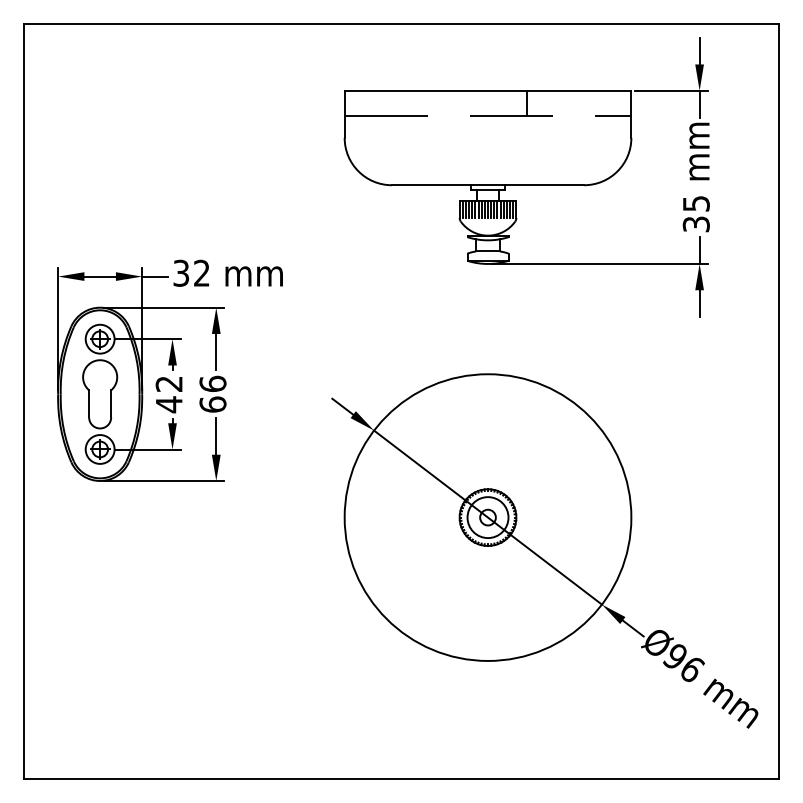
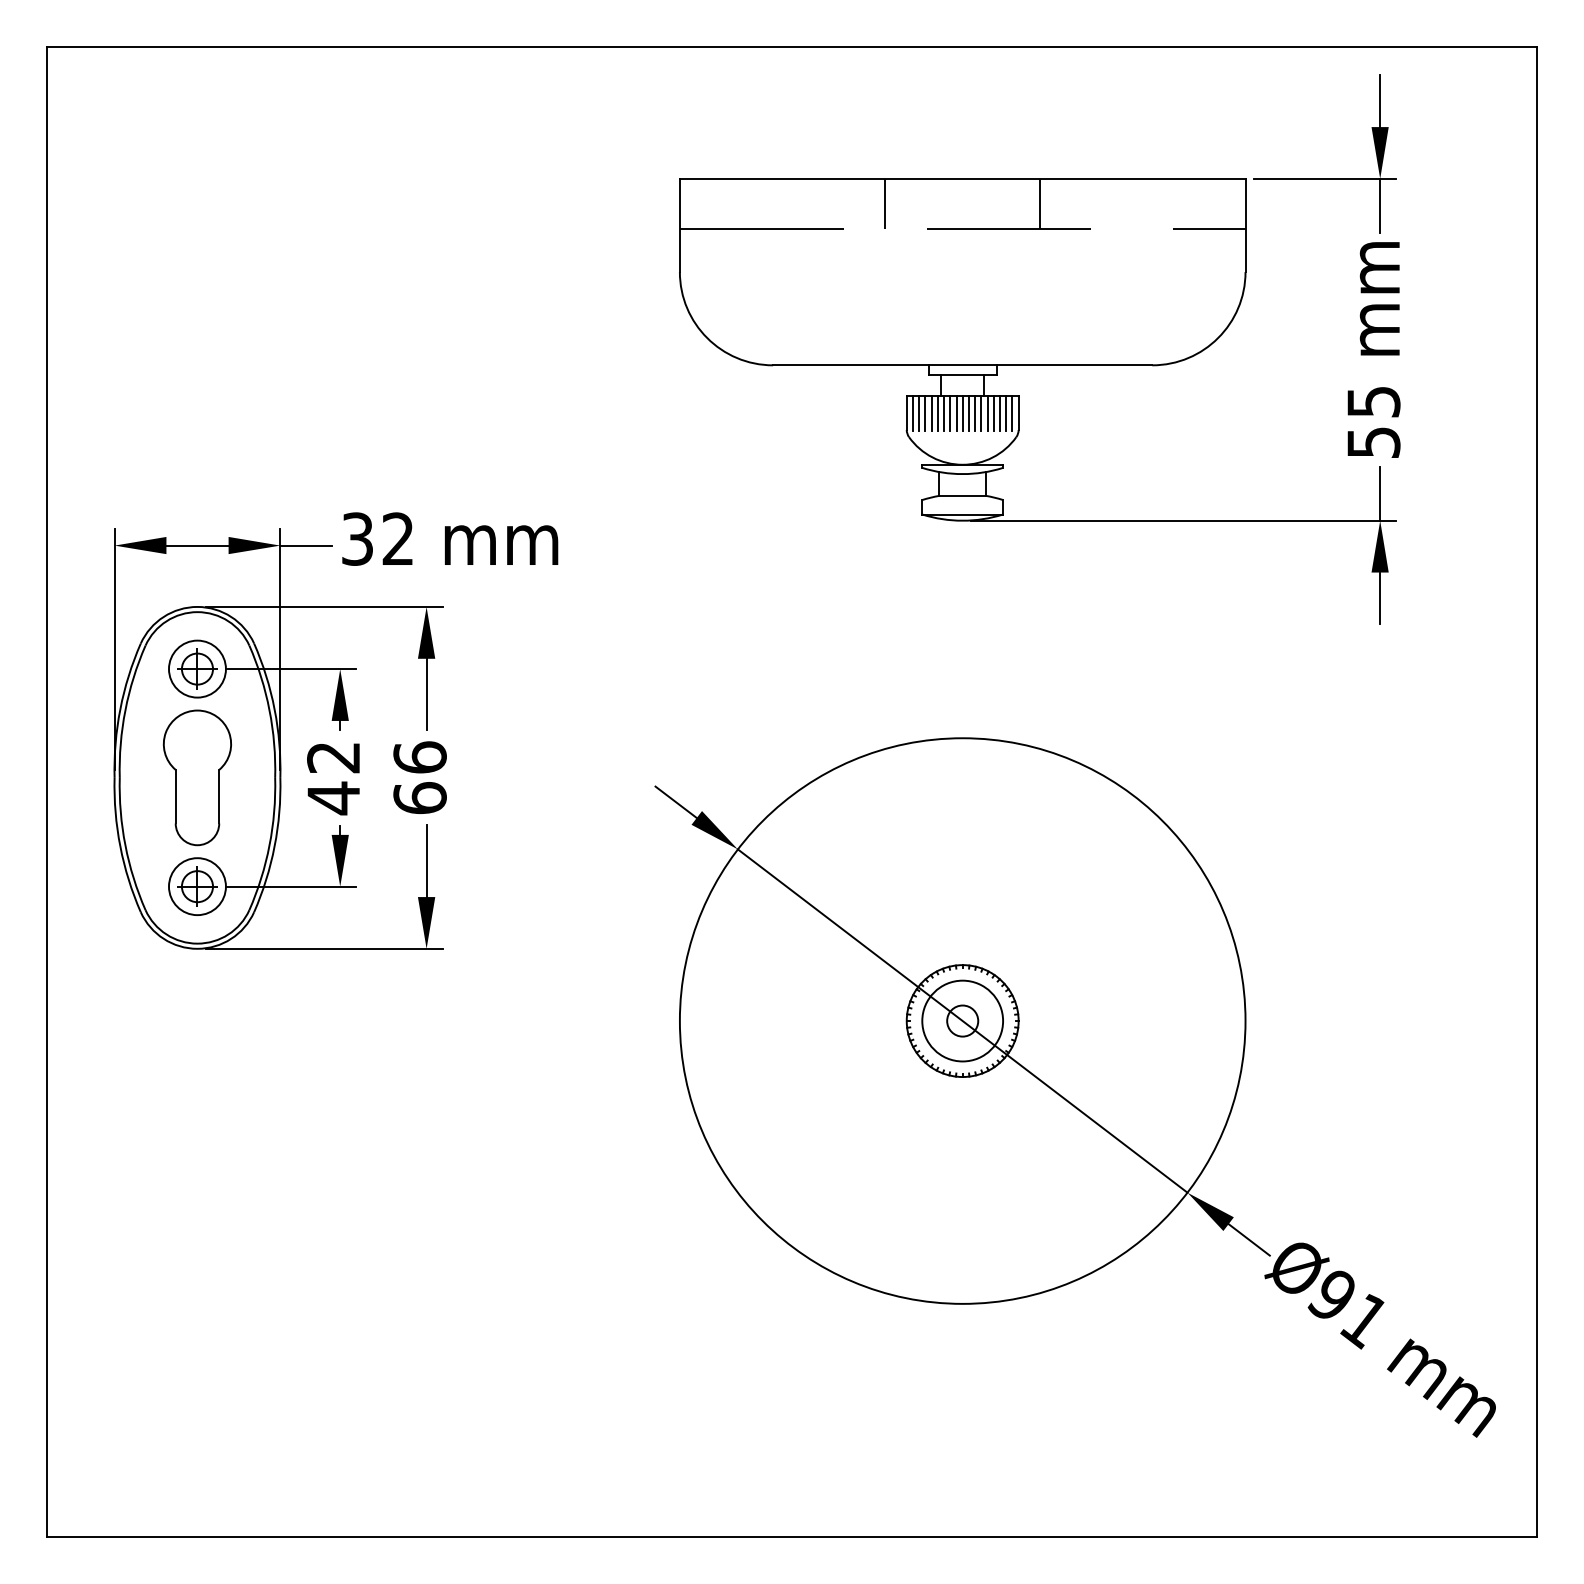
line: (448, 102) -> (884, 202), added
text: (695, 223) -> (1372, 440), 35 -> 55
text: (691, 669) -> (1364, 1320), Ø96 -> Ø91

